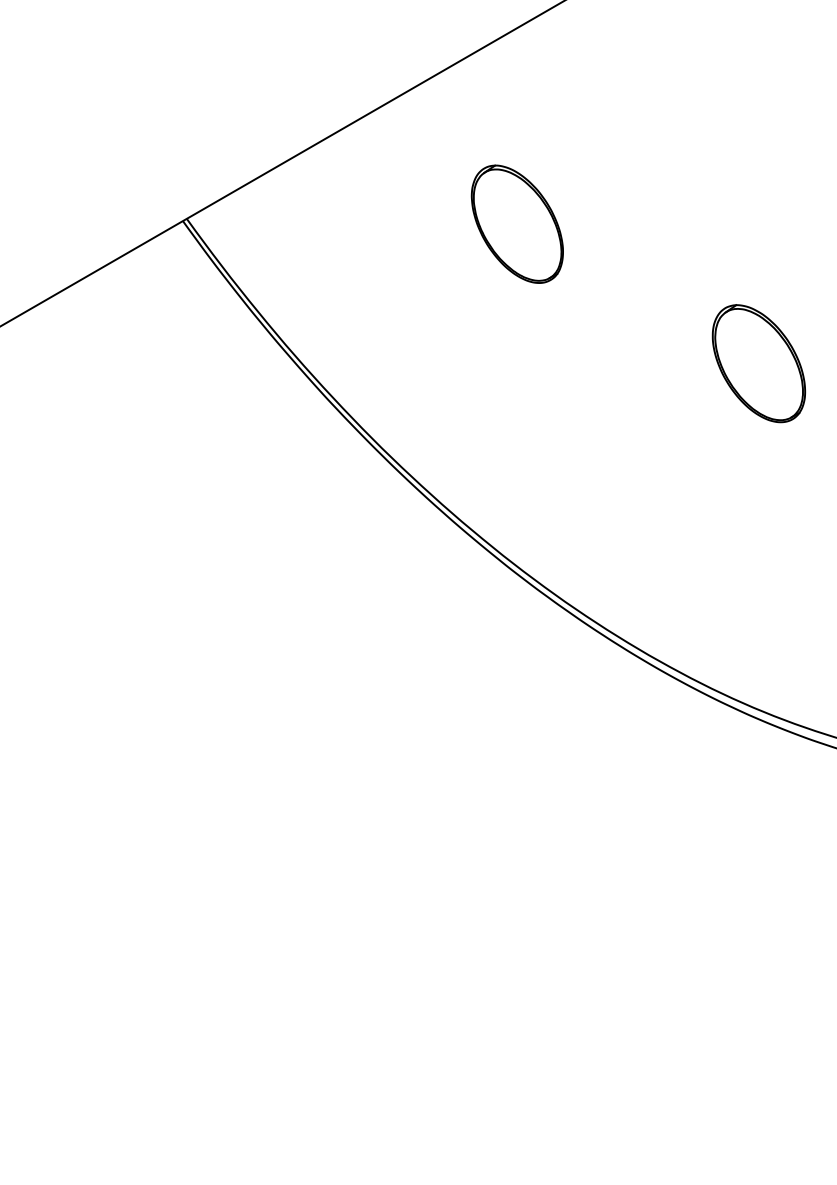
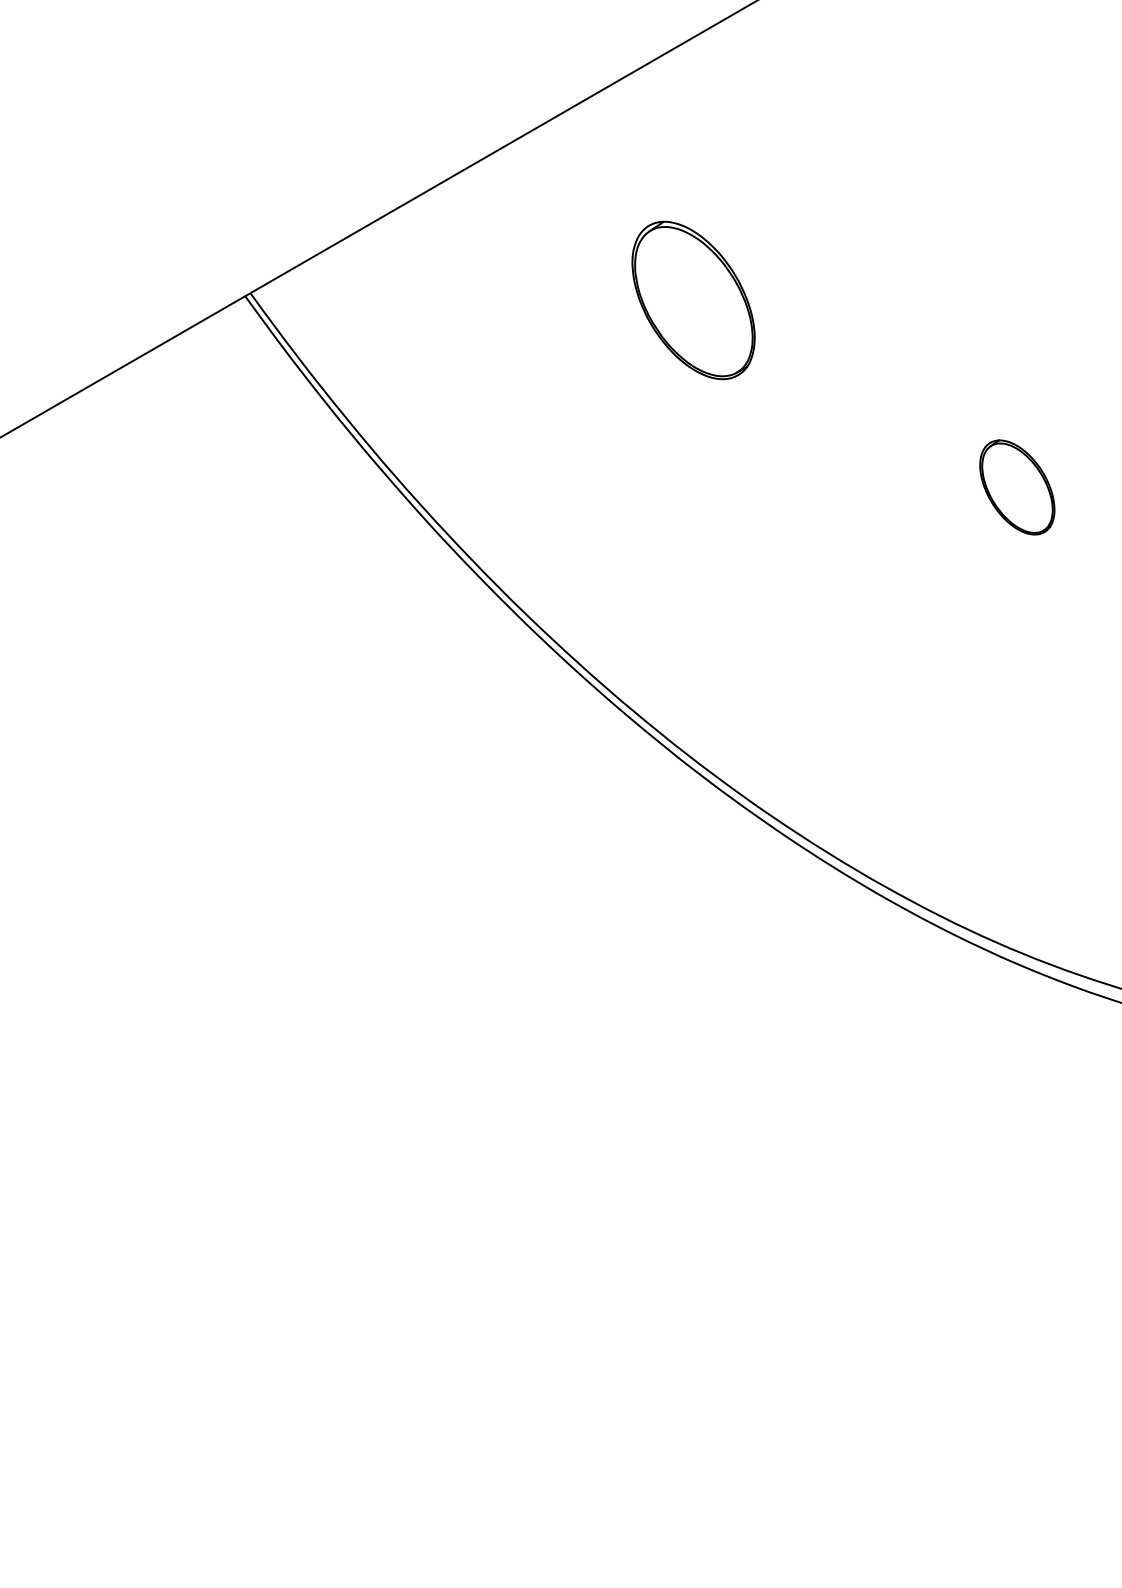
part: (758, 363) -> (1016, 487), size x0.6

